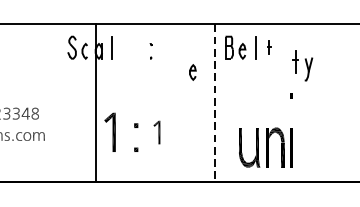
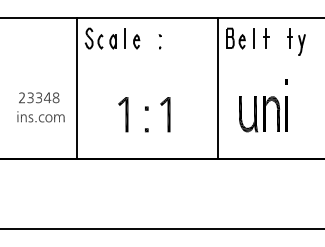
part: (269, 47) -> (266, 38), size x1.67
part: (302, 65) -> (296, 41), moved
curve: (192, 72) -> (136, 41), moved
line: (95, 102) -> (76, 87), moved
line: (214, 103) -> (217, 88), dashed -> solid
part: (157, 132) -> (165, 114), size x1.67
part: (266, 147) -> (263, 114), moved

